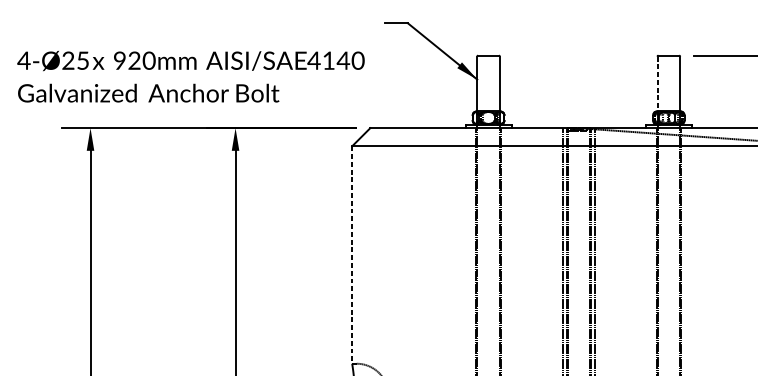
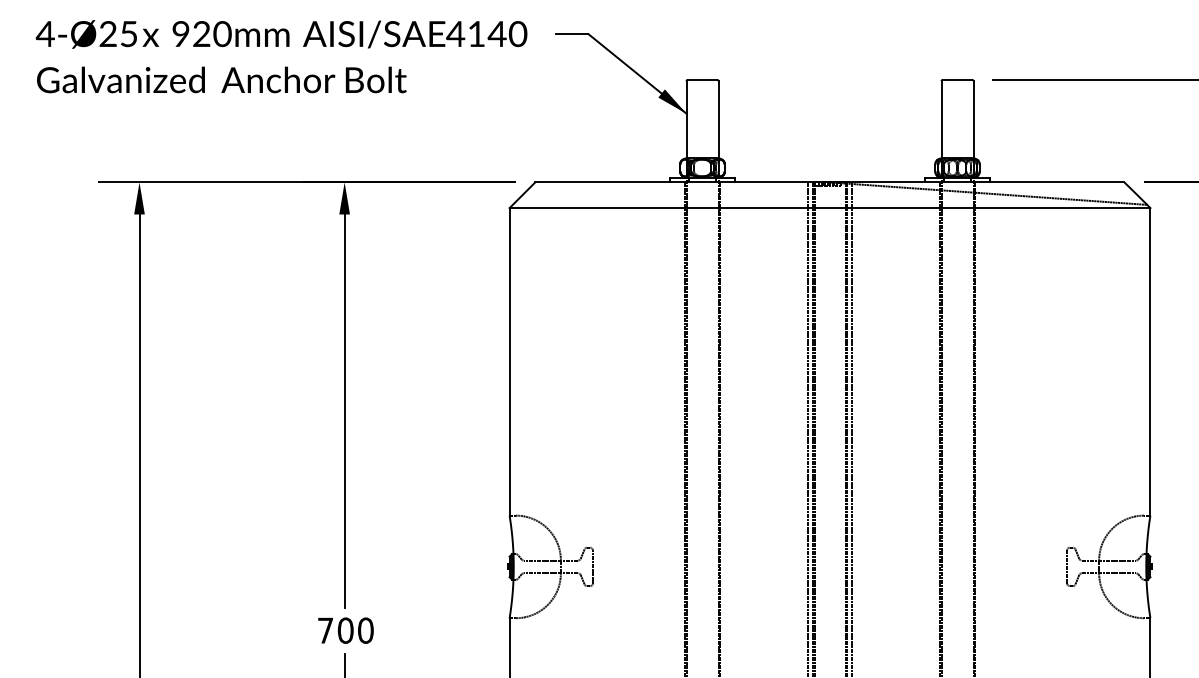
text: (190, 76) -> (281, 56), moved
line: (657, 83) -> (941, 119), dashed -> solid
line: (352, 254) -> (509, 361), dashed -> solid

